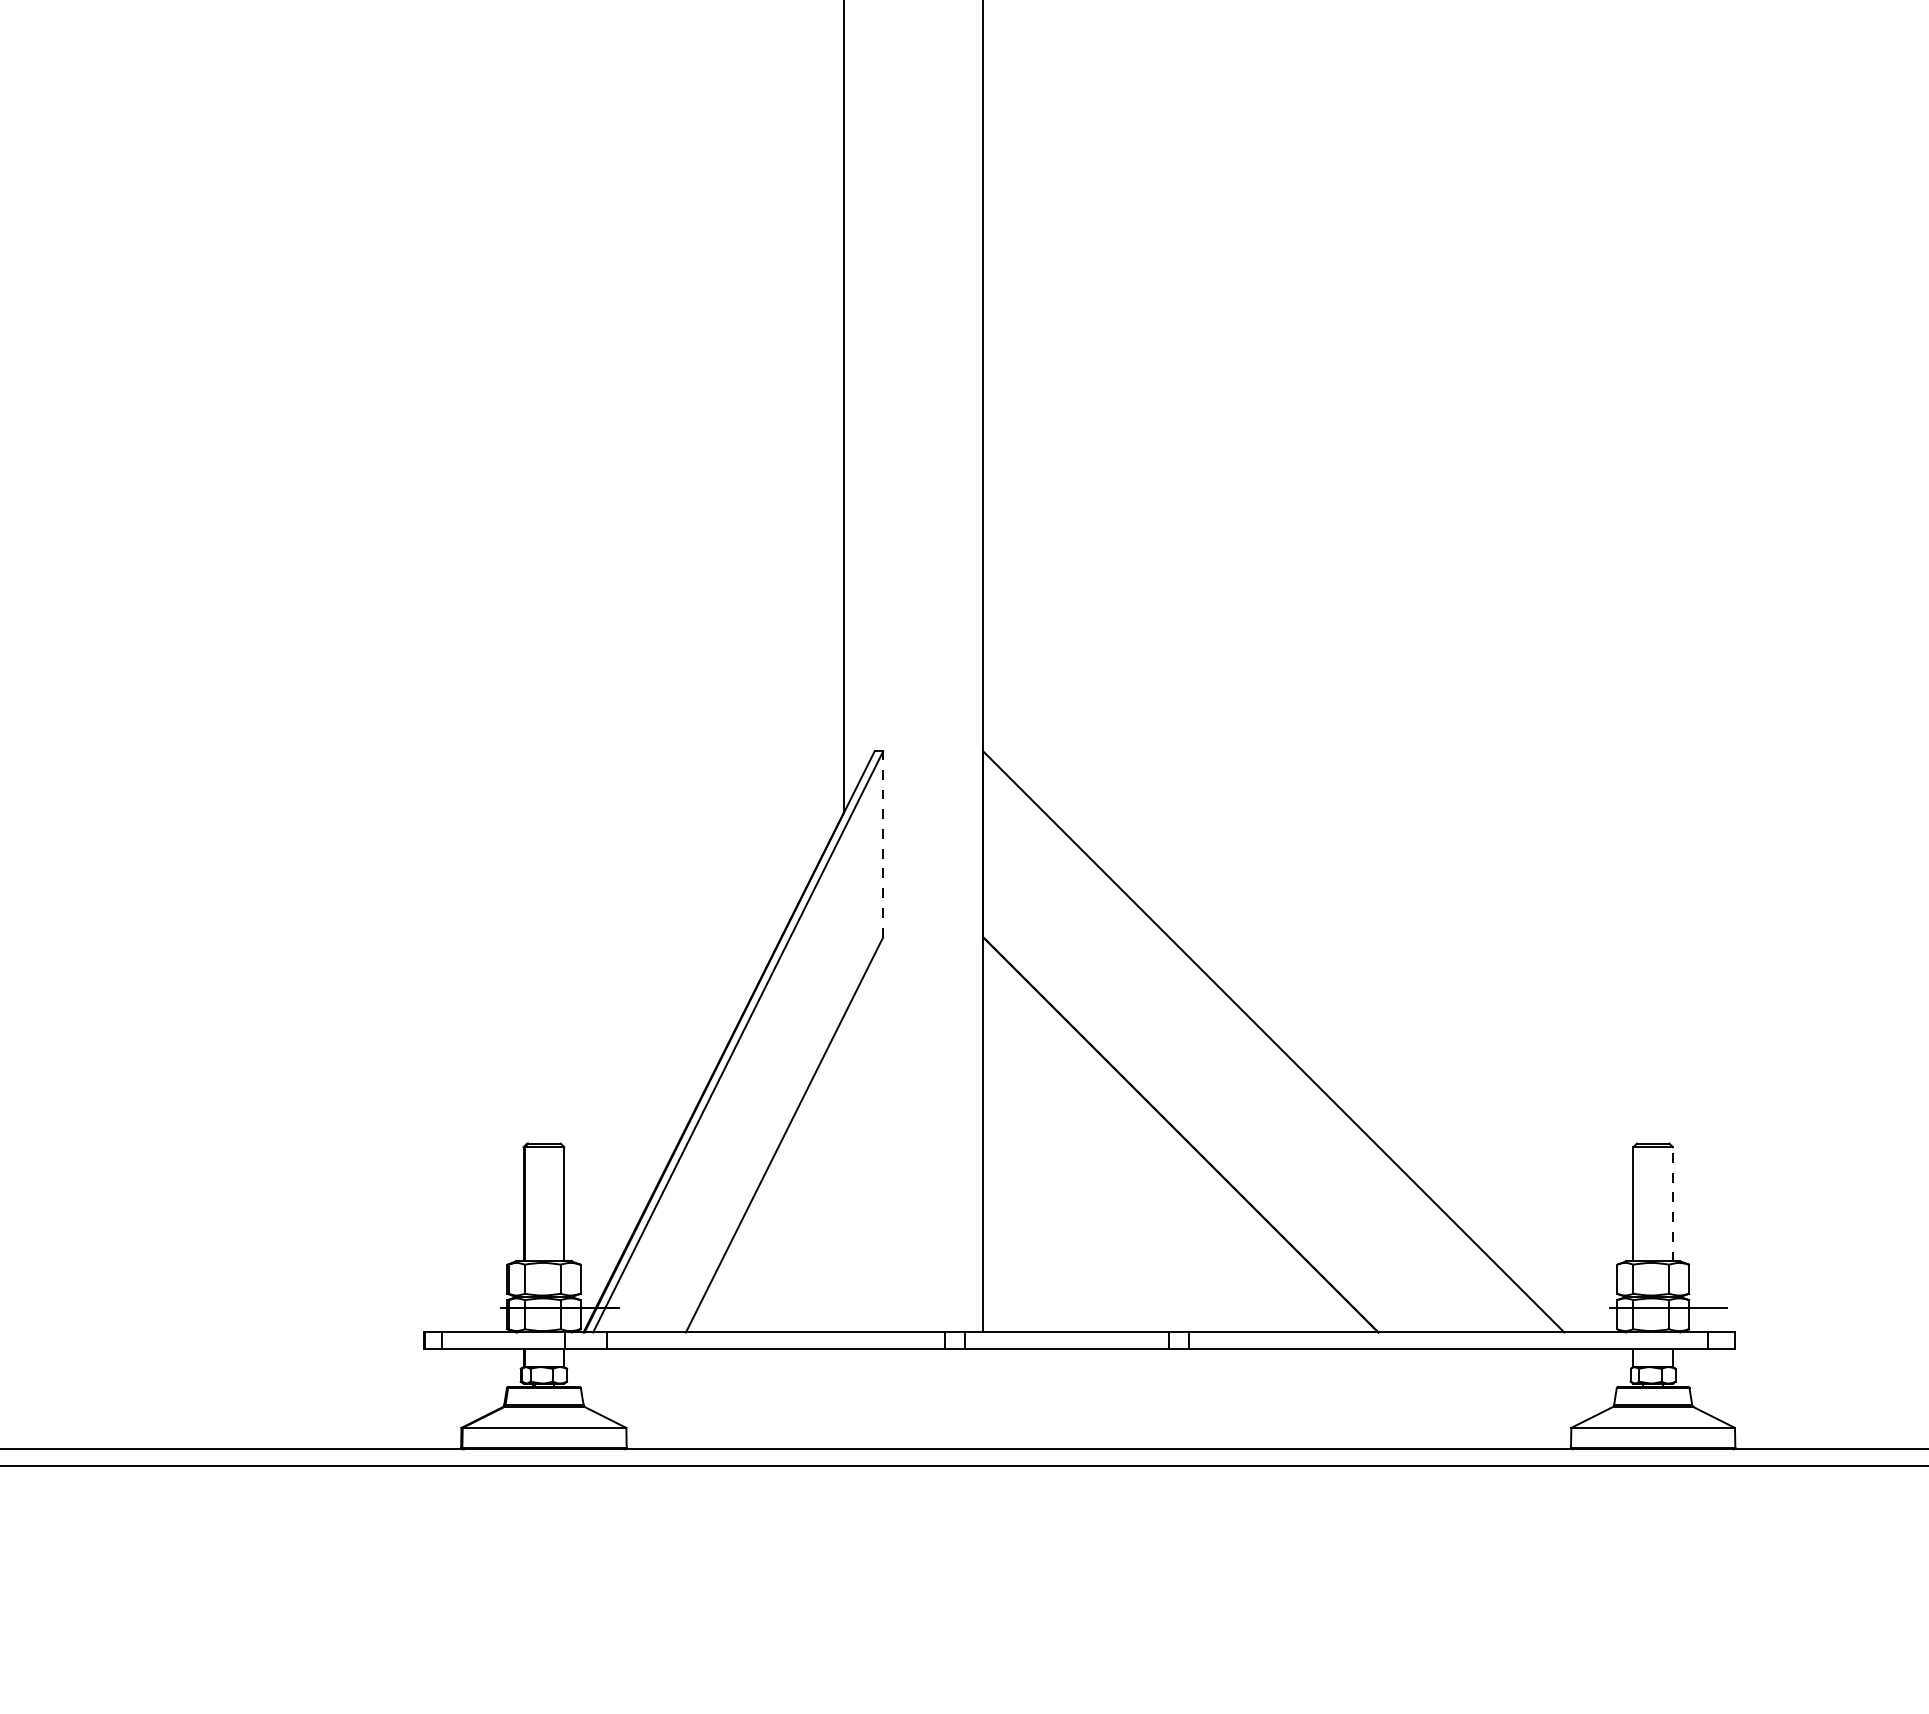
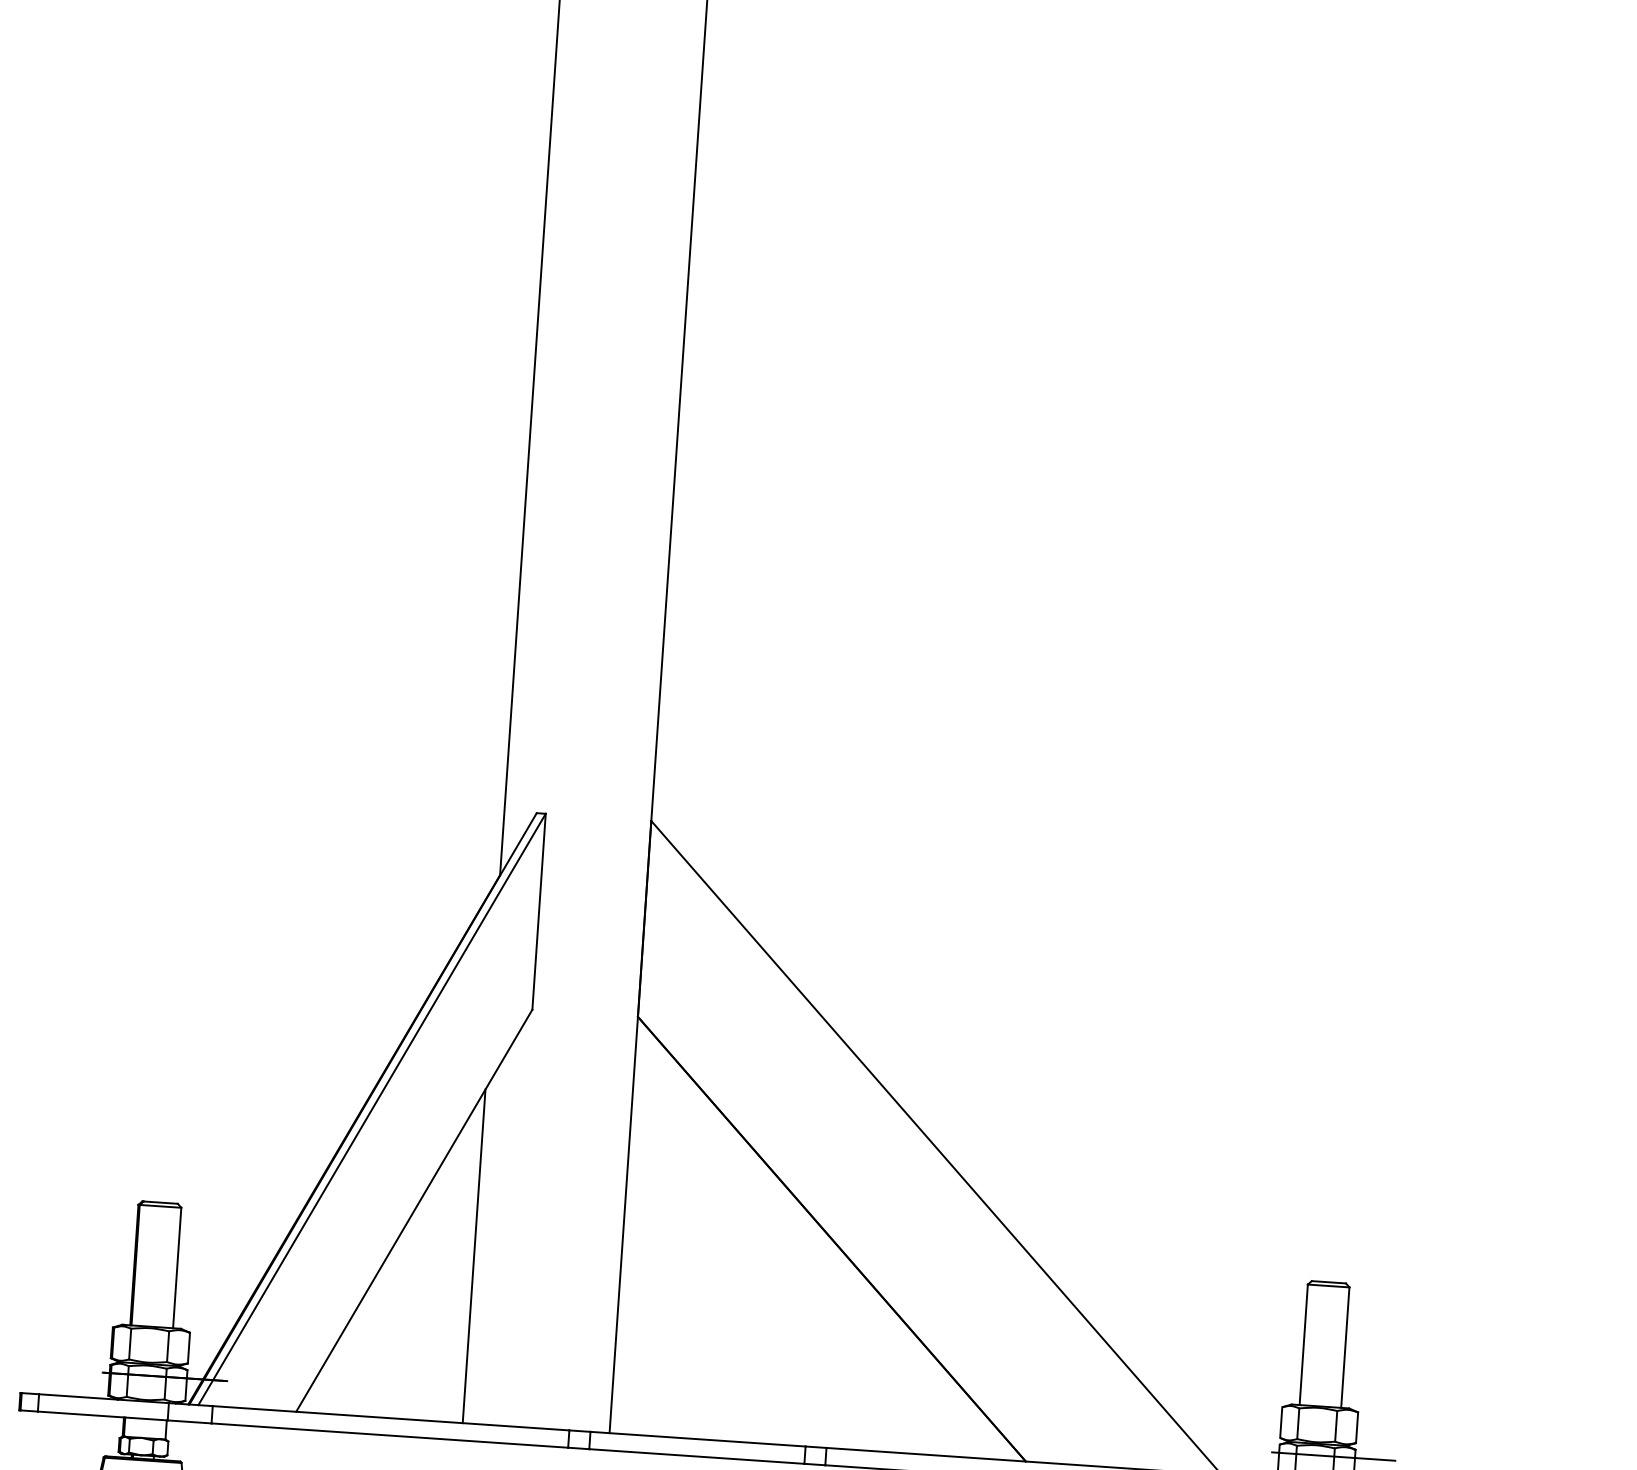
line: (883, 844) -> (539, 911), dashed -> solid
line: (844, 1173) -> (474, 1255), added
line: (1672, 1203) -> (1344, 1346), dashed -> solid

